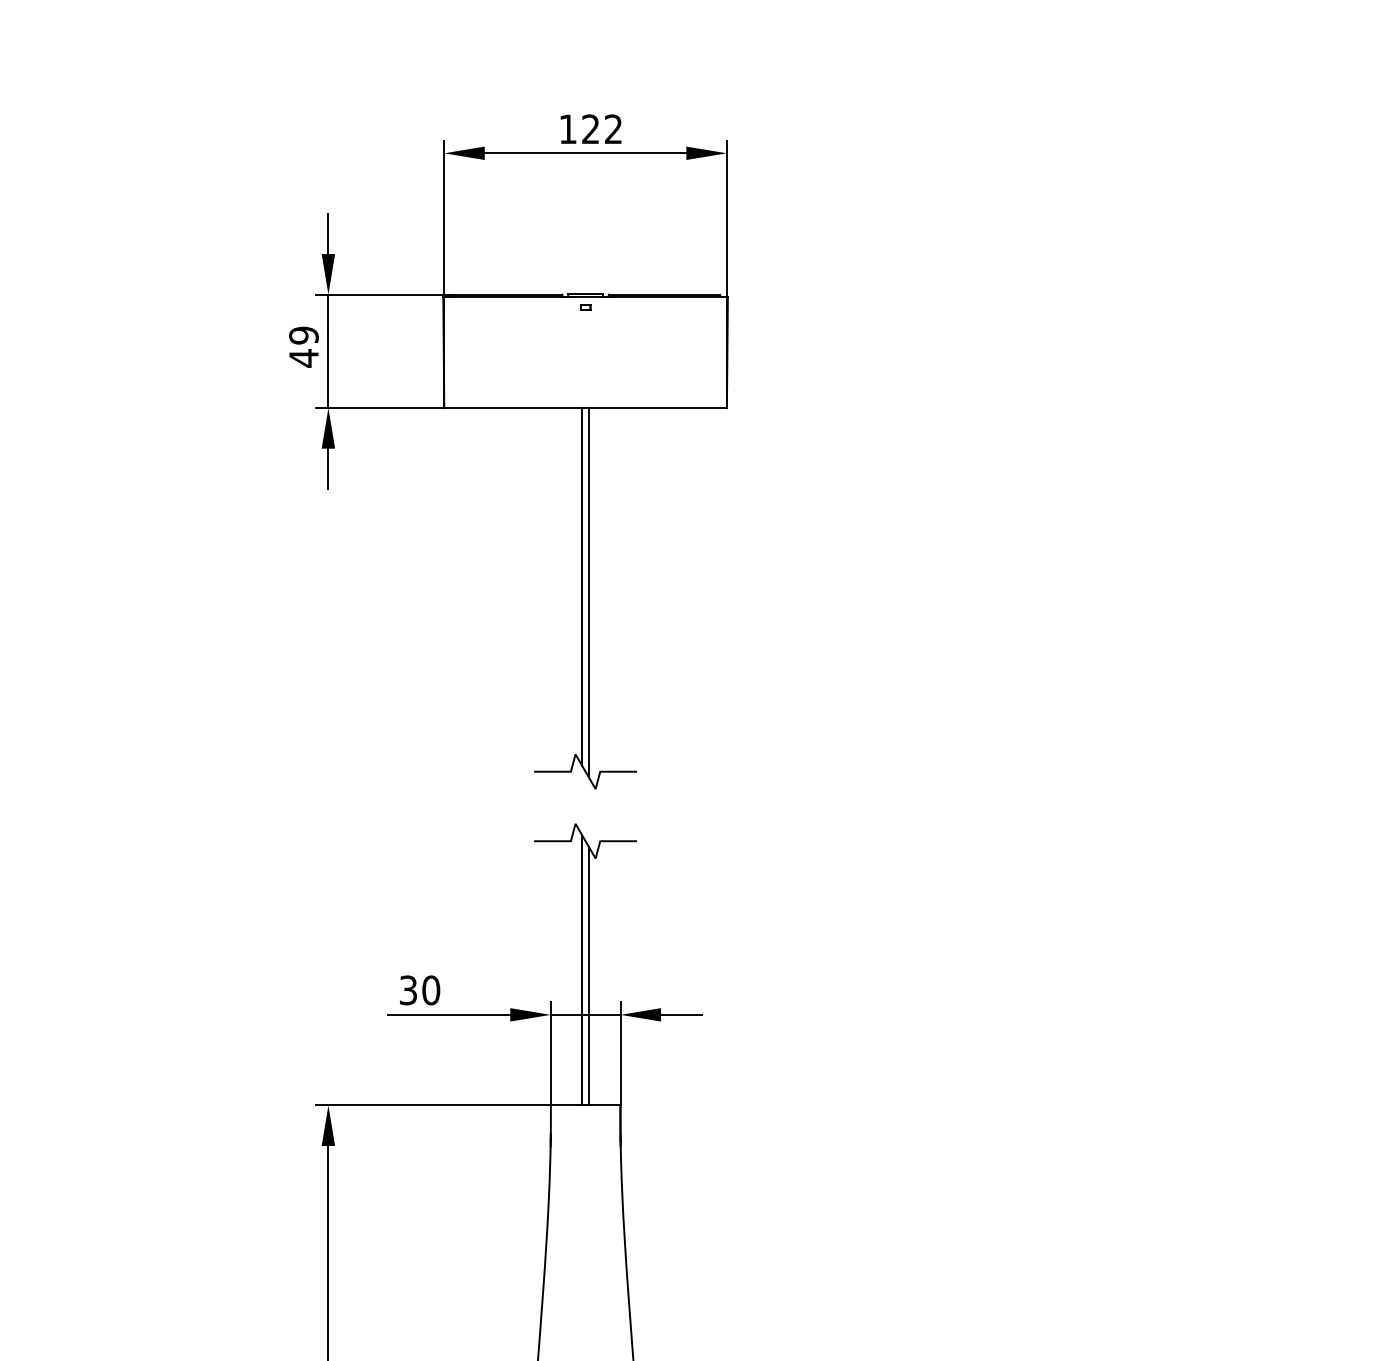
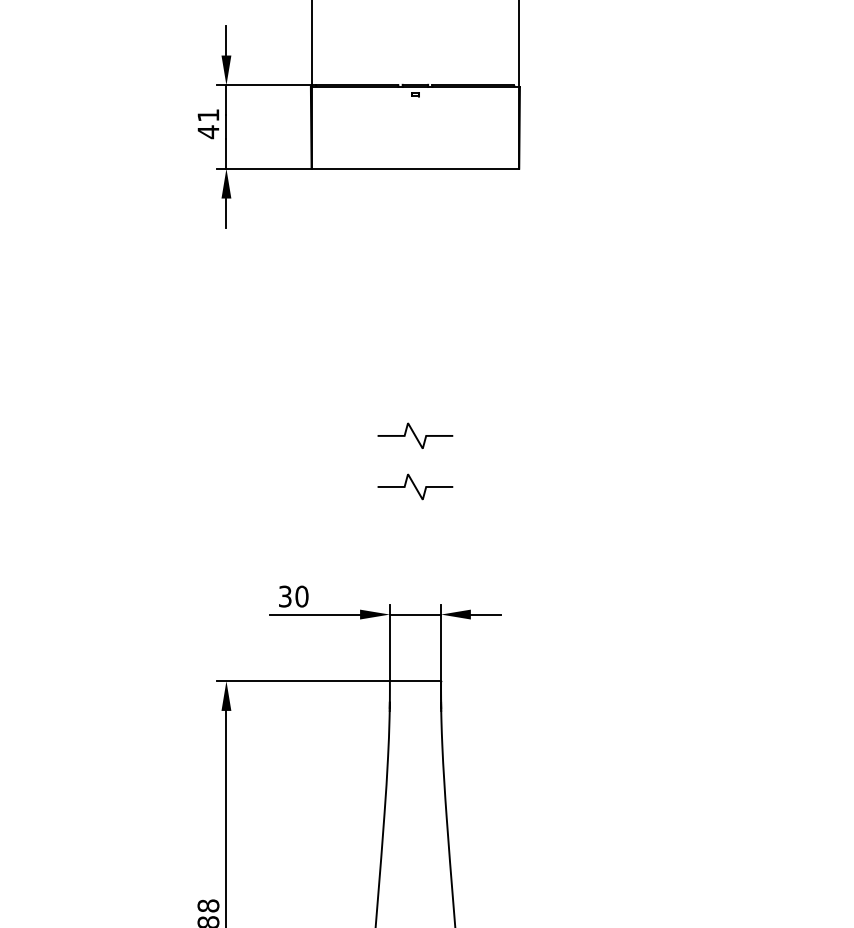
text: (303, 335) -> (208, 115), 49 -> 41
line: (582, 587) -> (413, 300), removed
line: (588, 592) -> (417, 304), removed
line: (582, 970) -> (413, 581), removed
line: (588, 975) -> (417, 585), removed

